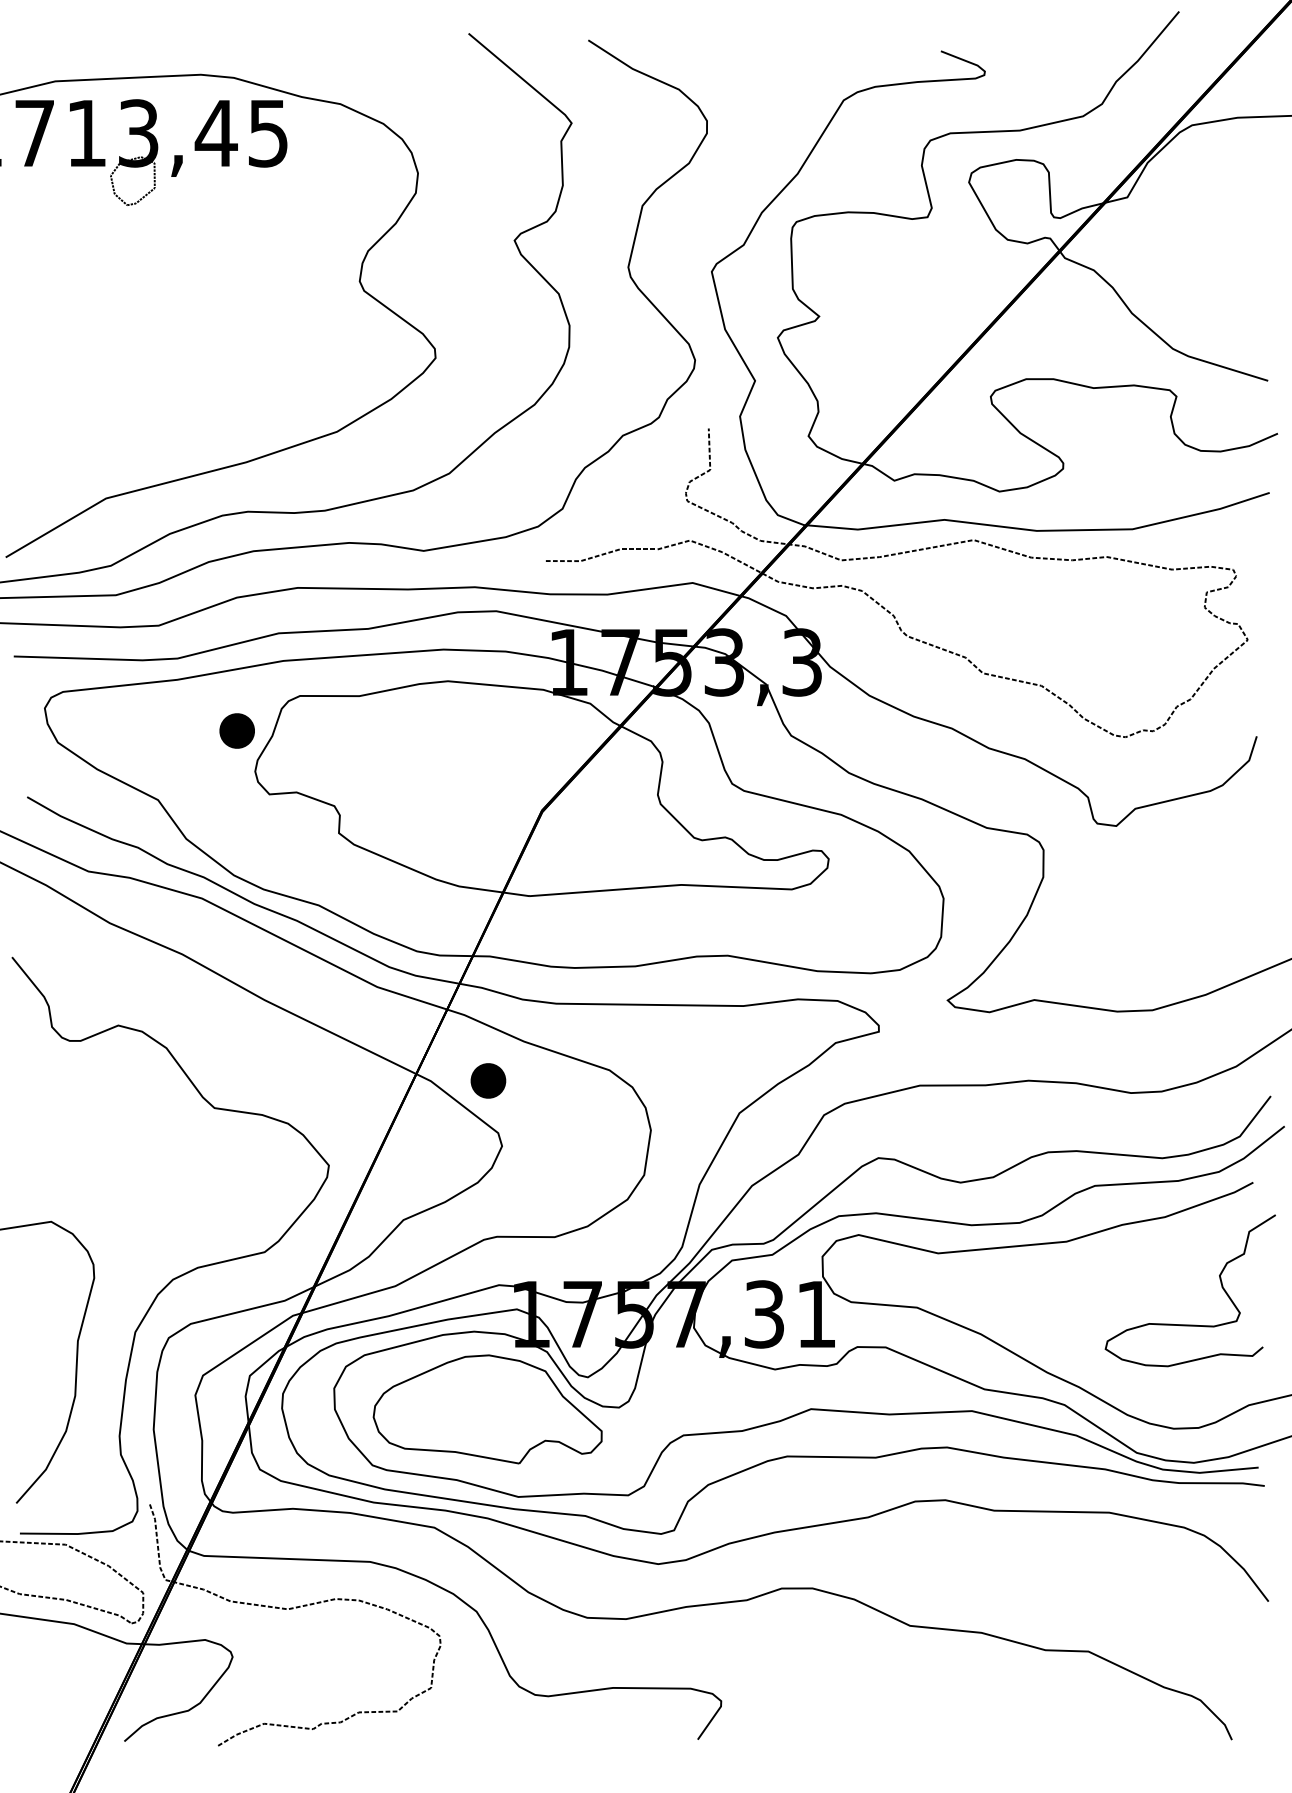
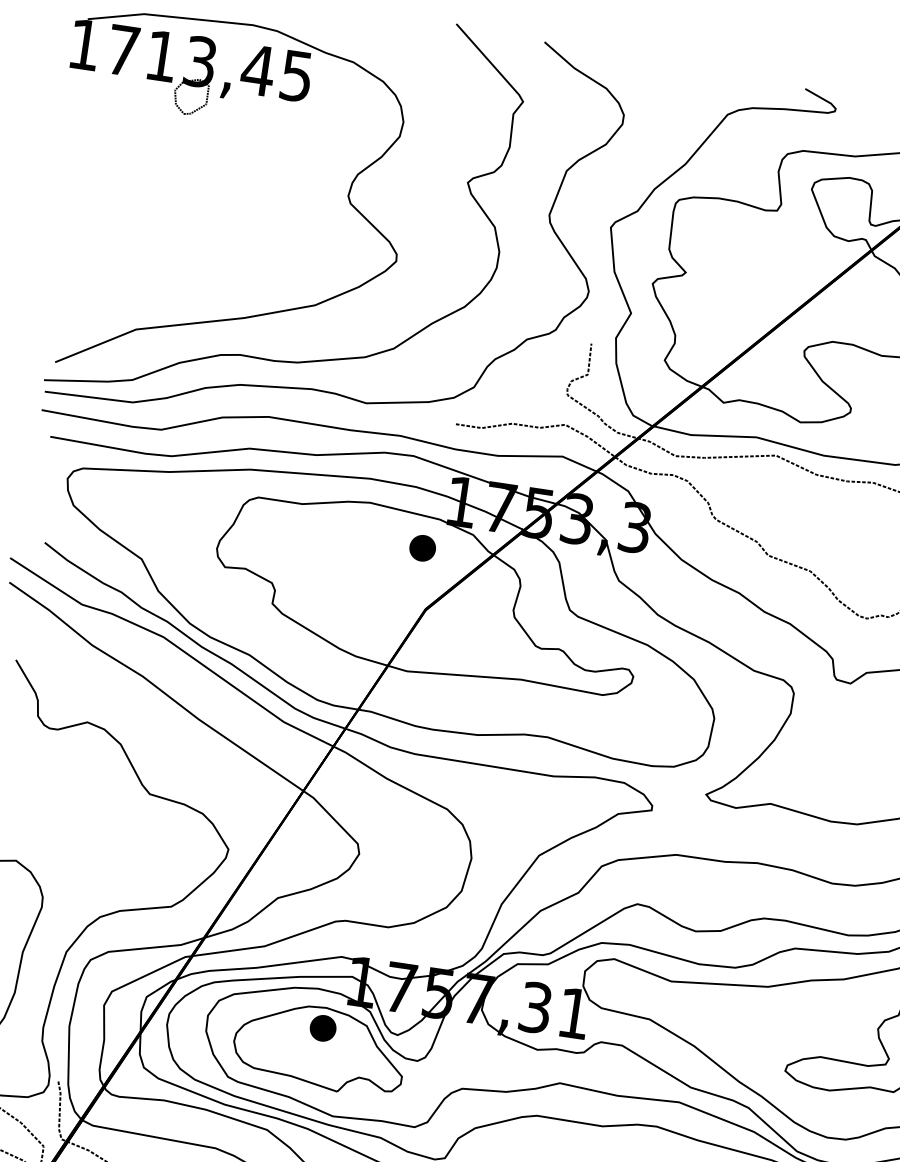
part: (236, 730) -> (422, 547), moved
part: (488, 1080) -> (323, 1028), moved

